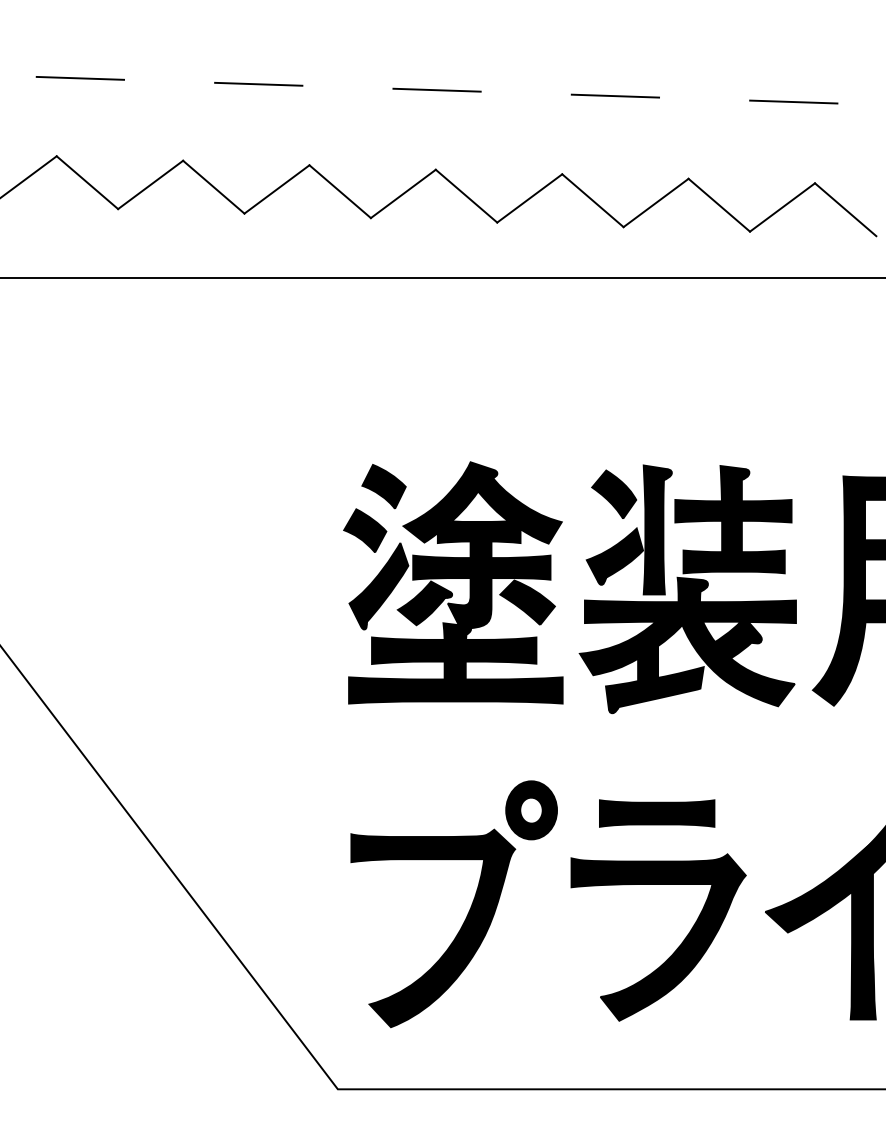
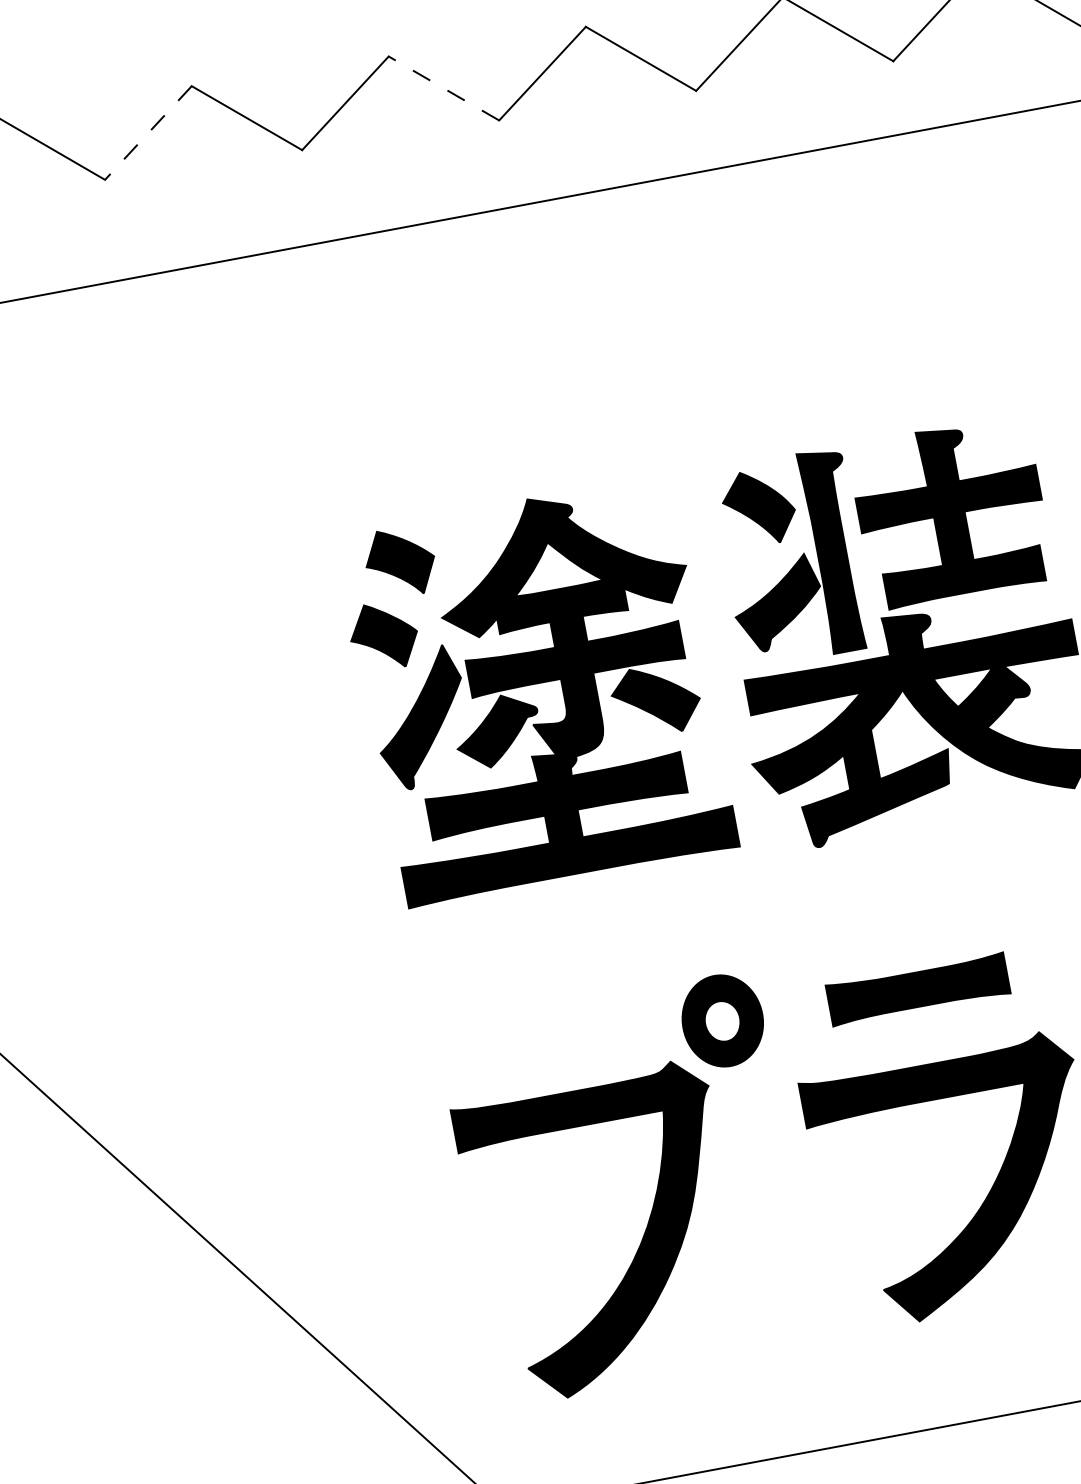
line: (276, 189) -> (147, 133), solid -> dashed
line: (466, 196) -> (443, 88), solid -> dashed

